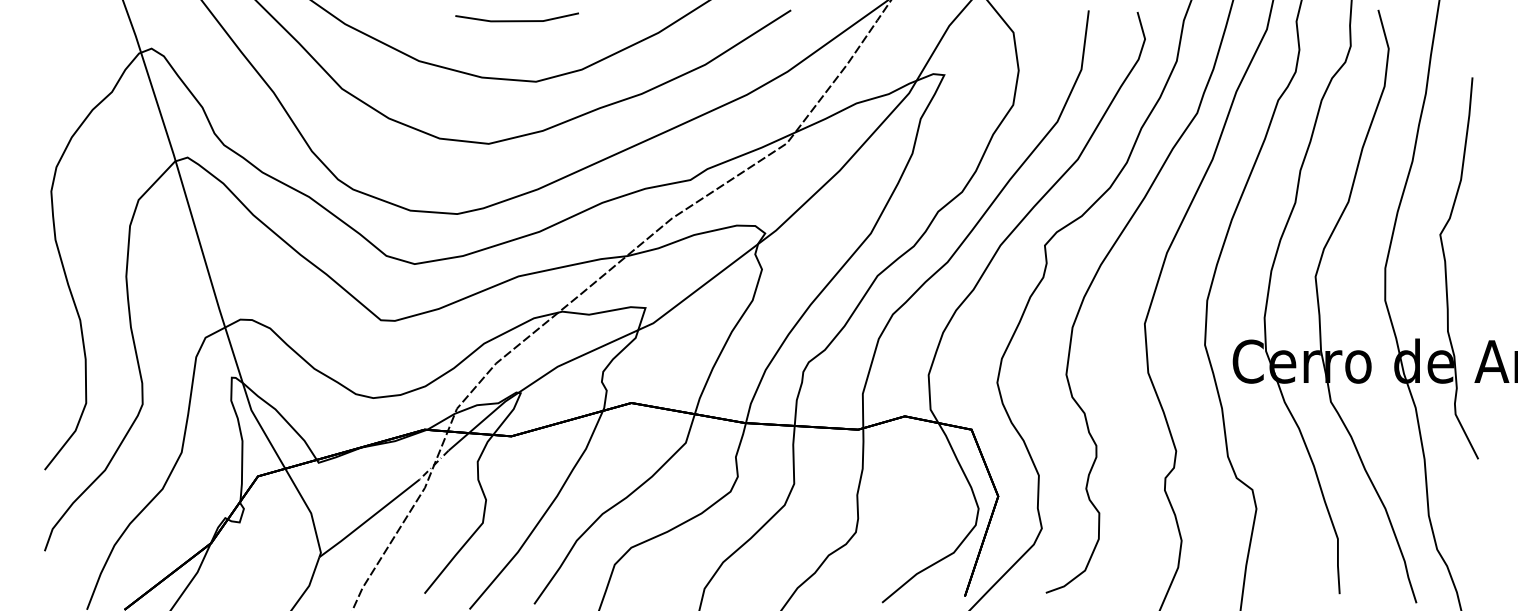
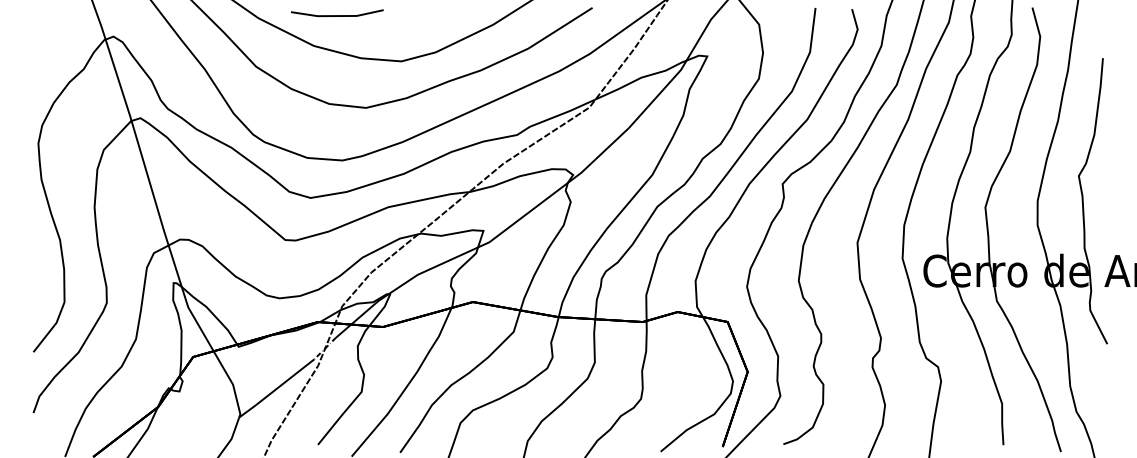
line: (517, 20) -> (337, 15), moved

